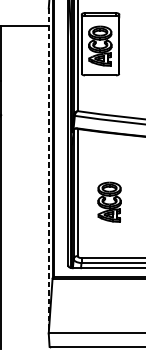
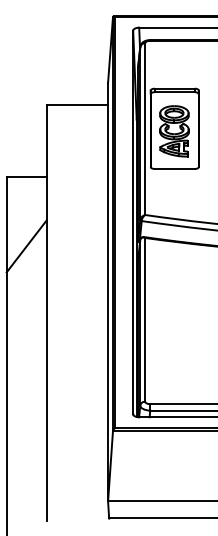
line: (49, 171) -> (108, 292), dashed -> solid
part: (109, 202) -> (186, 332), removed

